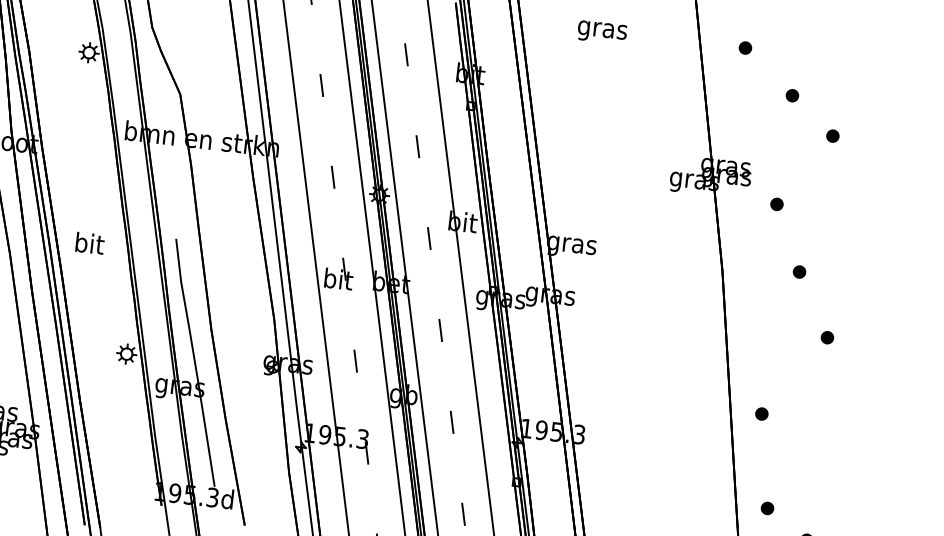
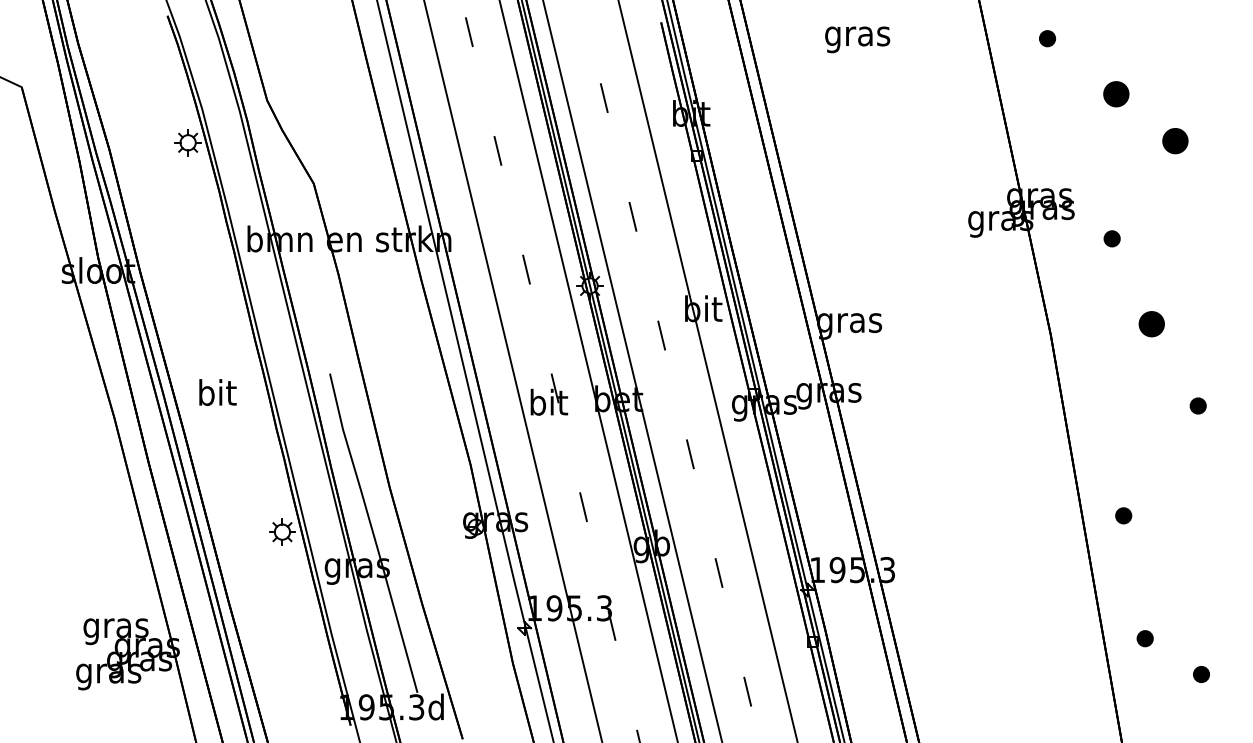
part: (791, 95) -> (1115, 93), size x1.6
part: (832, 135) -> (1174, 140), size x1.6
part: (799, 271) -> (1151, 323), size x1.6

